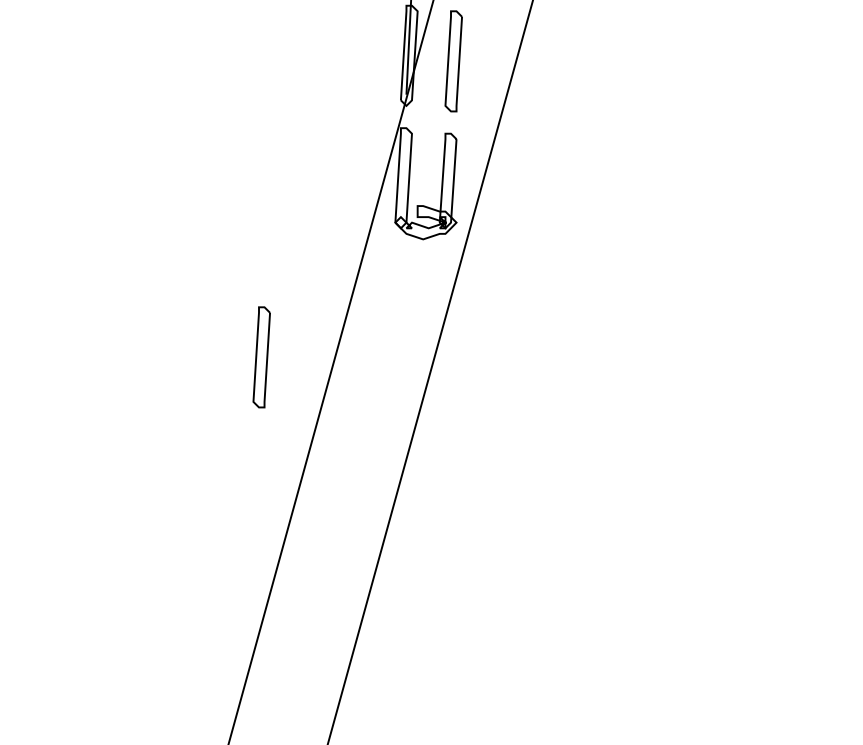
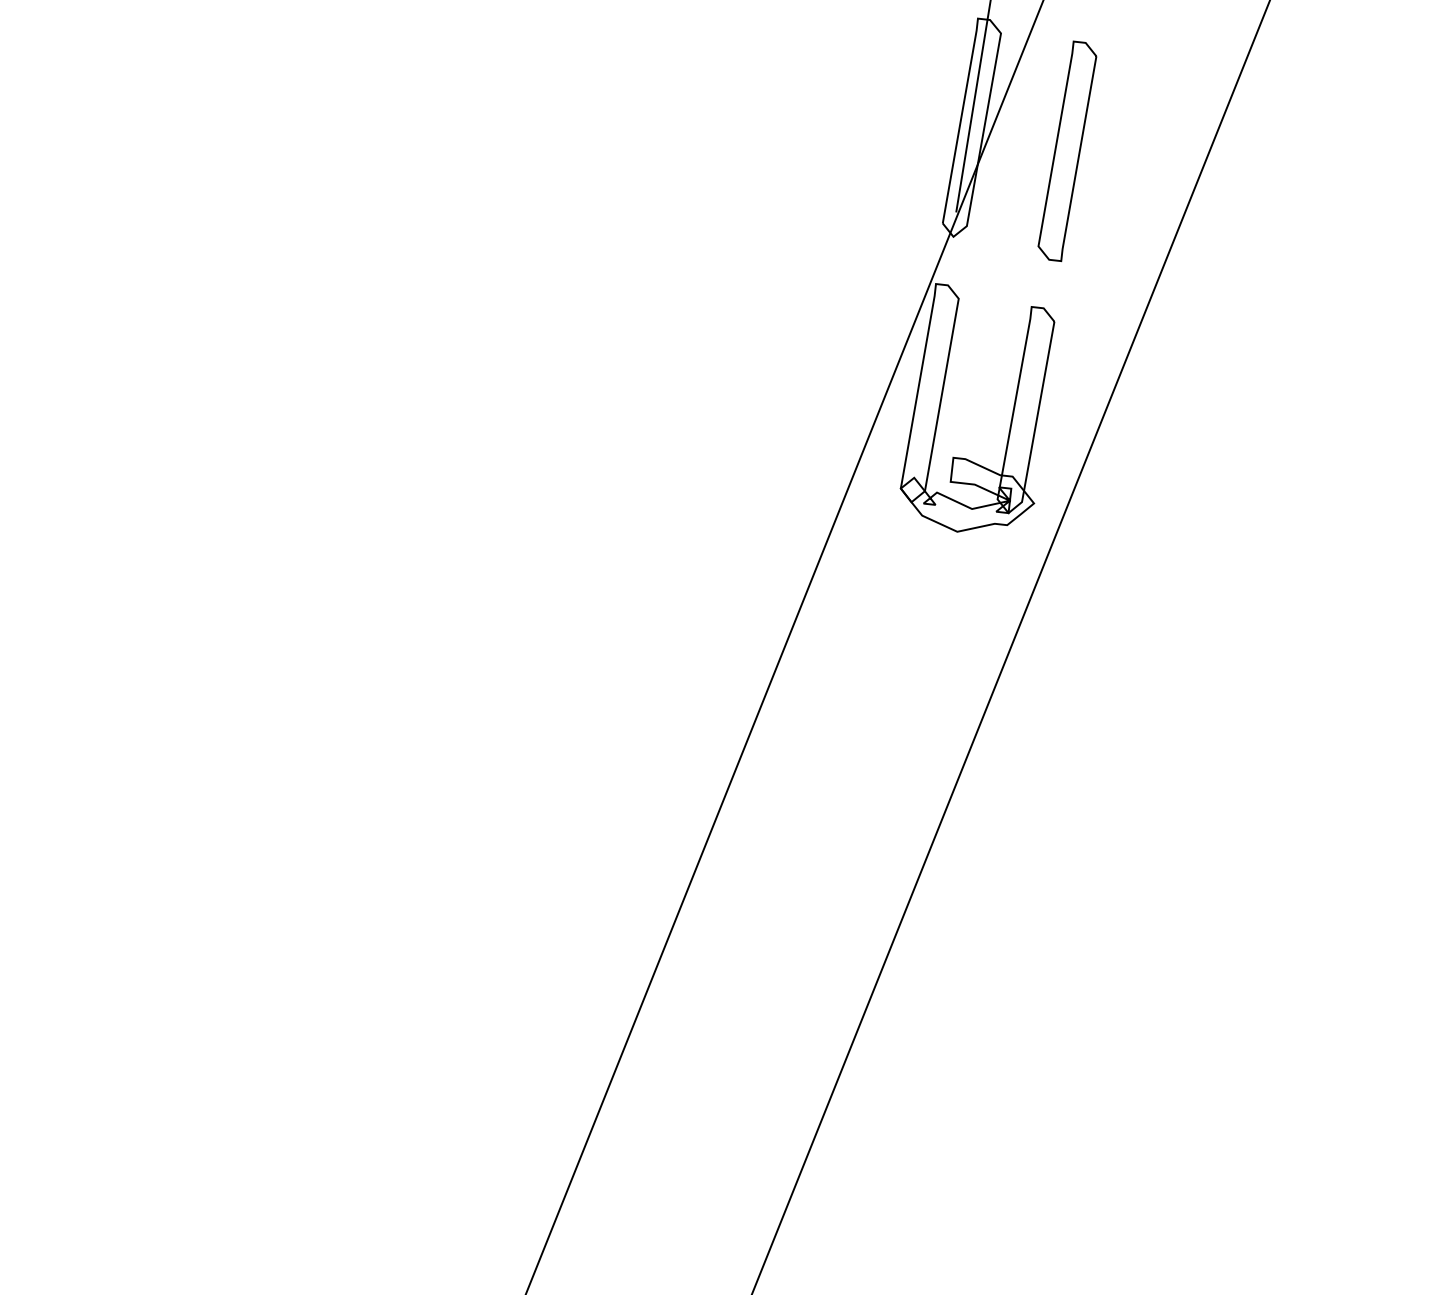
part: (261, 357) -> (576, 749), removed

